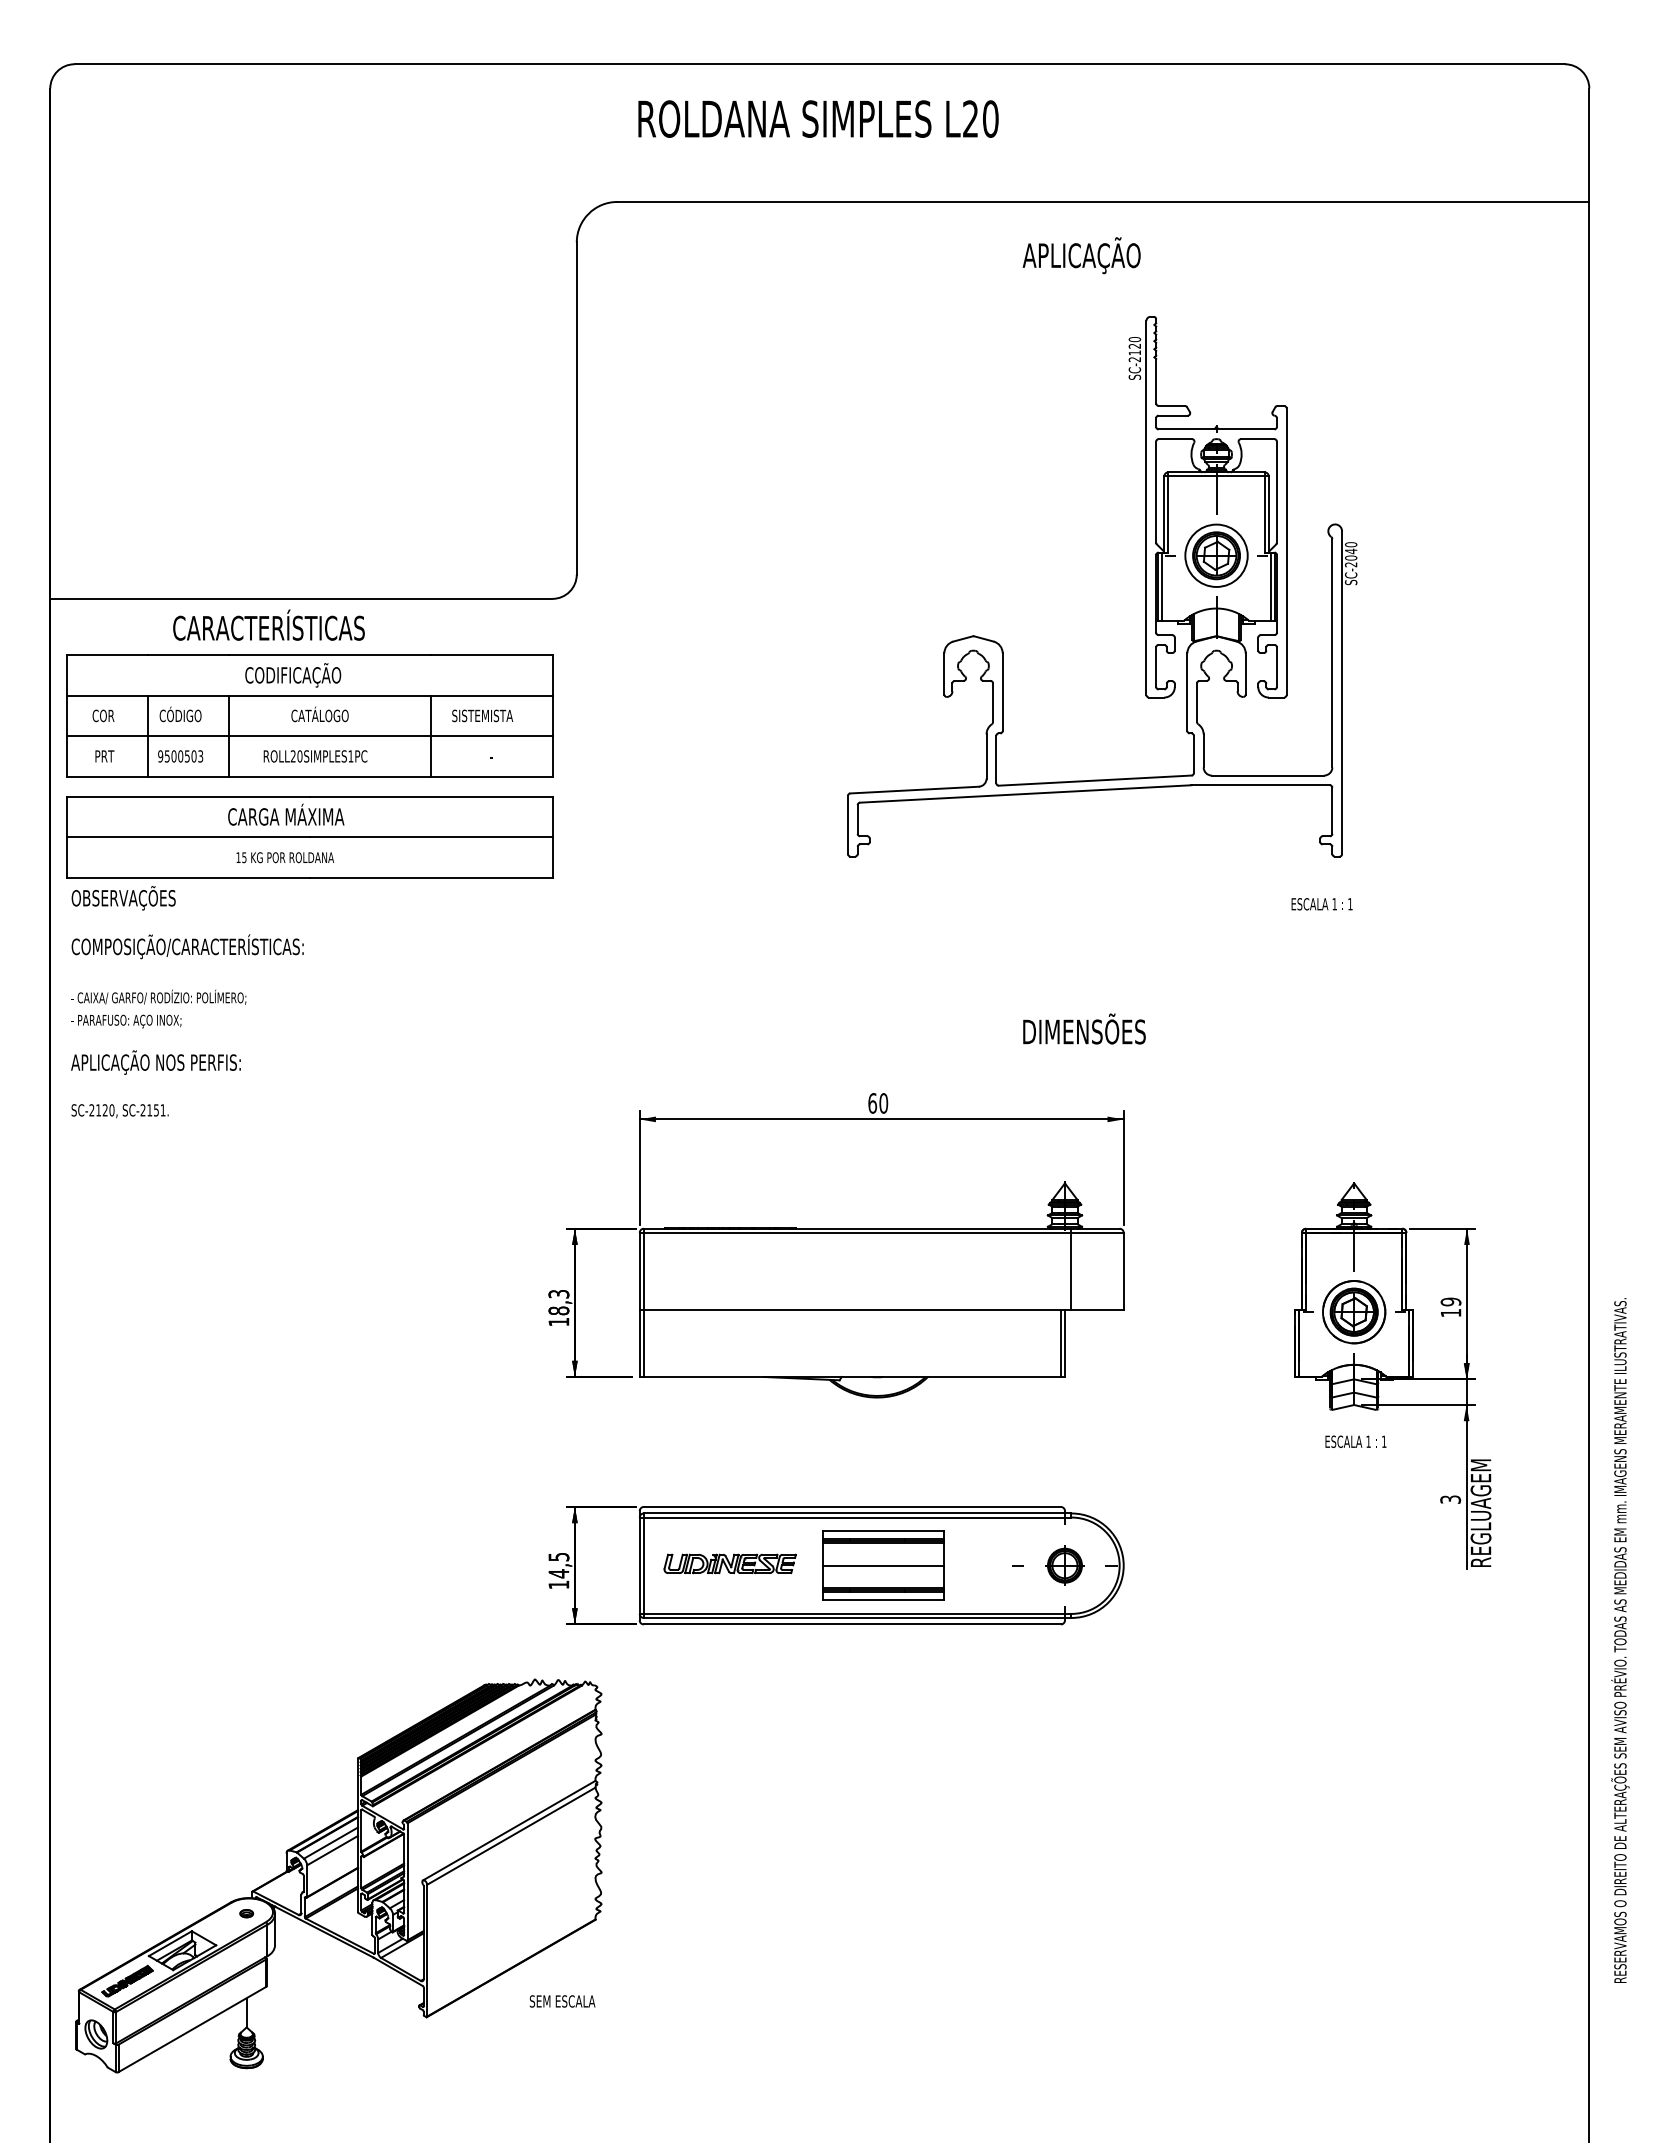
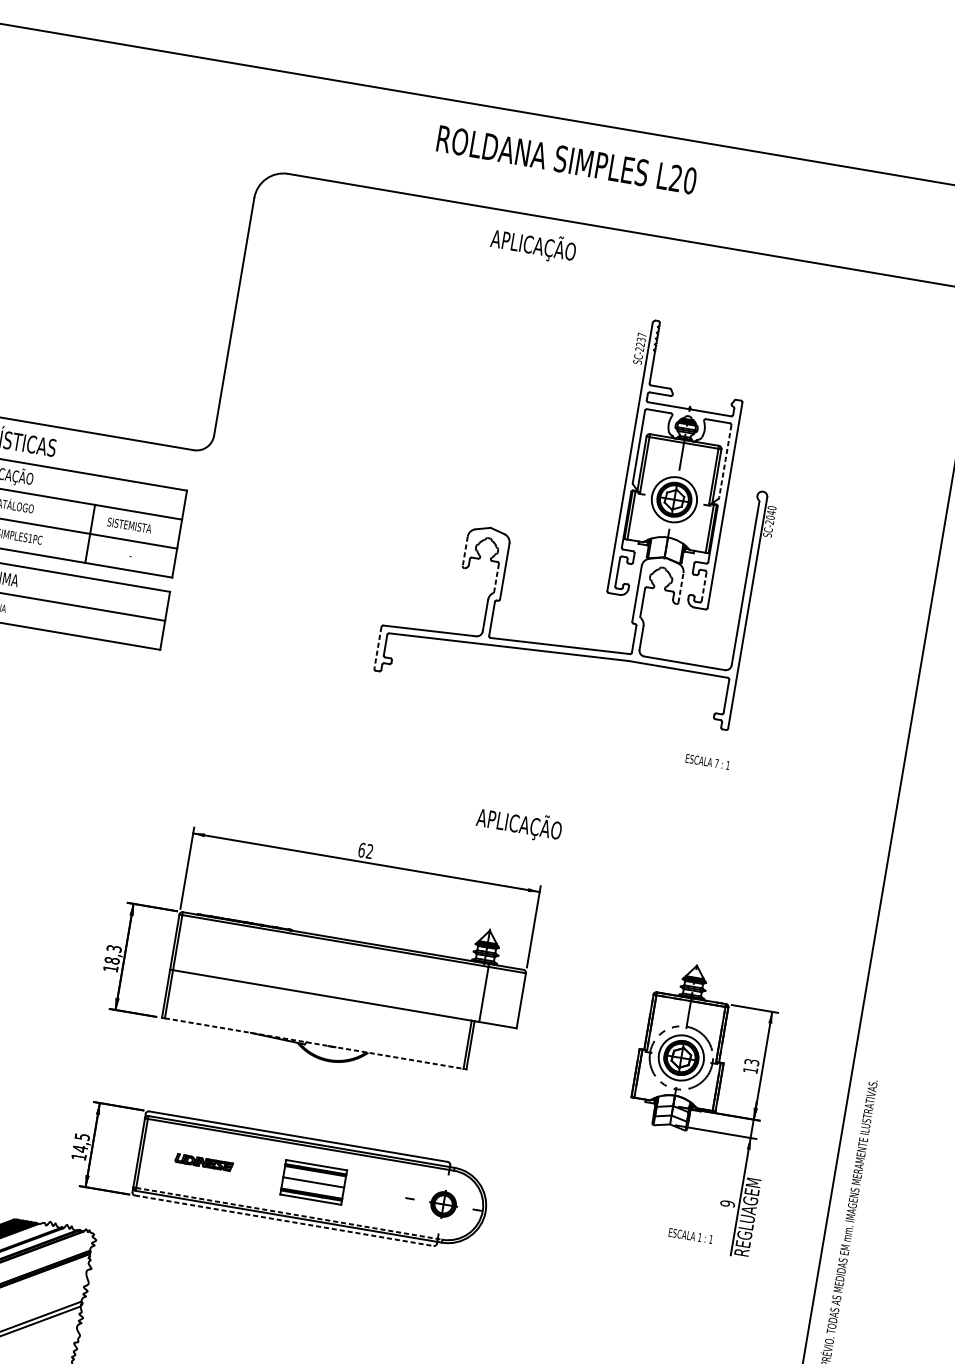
text: (818, 118) -> (566, 159), moved
text: (1081, 255) -> (533, 245), moved
text: (1134, 346) -> (641, 339), SC-2120 -> SC-2237
line: (1276, 492) -> (725, 461), solid -> dashed
line: (1276, 667) -> (703, 587), solid -> dashed
line: (944, 673) -> (465, 551), solid -> dashed
line: (1245, 673) -> (680, 587), solid -> dashed
line: (992, 703) -> (496, 578), solid -> dashed
line: (847, 825) -> (377, 648), solid -> dashed
text: (1334, 904) -> (716, 763), 1 -> 7
text: (1083, 1031) -> (521, 824), DIMENSÕES -> APLICAÇÃO
text: (883, 1103) -> (369, 851), 60 -> 62
text: (1450, 1301) -> (751, 1061), 19 -> 13
circle: (1353, 1312) -> (680, 1058), size x1.4
line: (852, 1376) -> (314, 1043), solid -> dashed
text: (1355, 1441) -> (690, 1235), moved
text: (1450, 1499) -> (727, 1203), 3 -> 9
part: (729, 1563) -> (203, 1162), size x0.6
part: (883, 1565) -> (313, 1182), size x0.7
line: (857, 1613) -> (289, 1213), solid -> dashed
line: (852, 1624) -> (284, 1220), solid -> dashed

